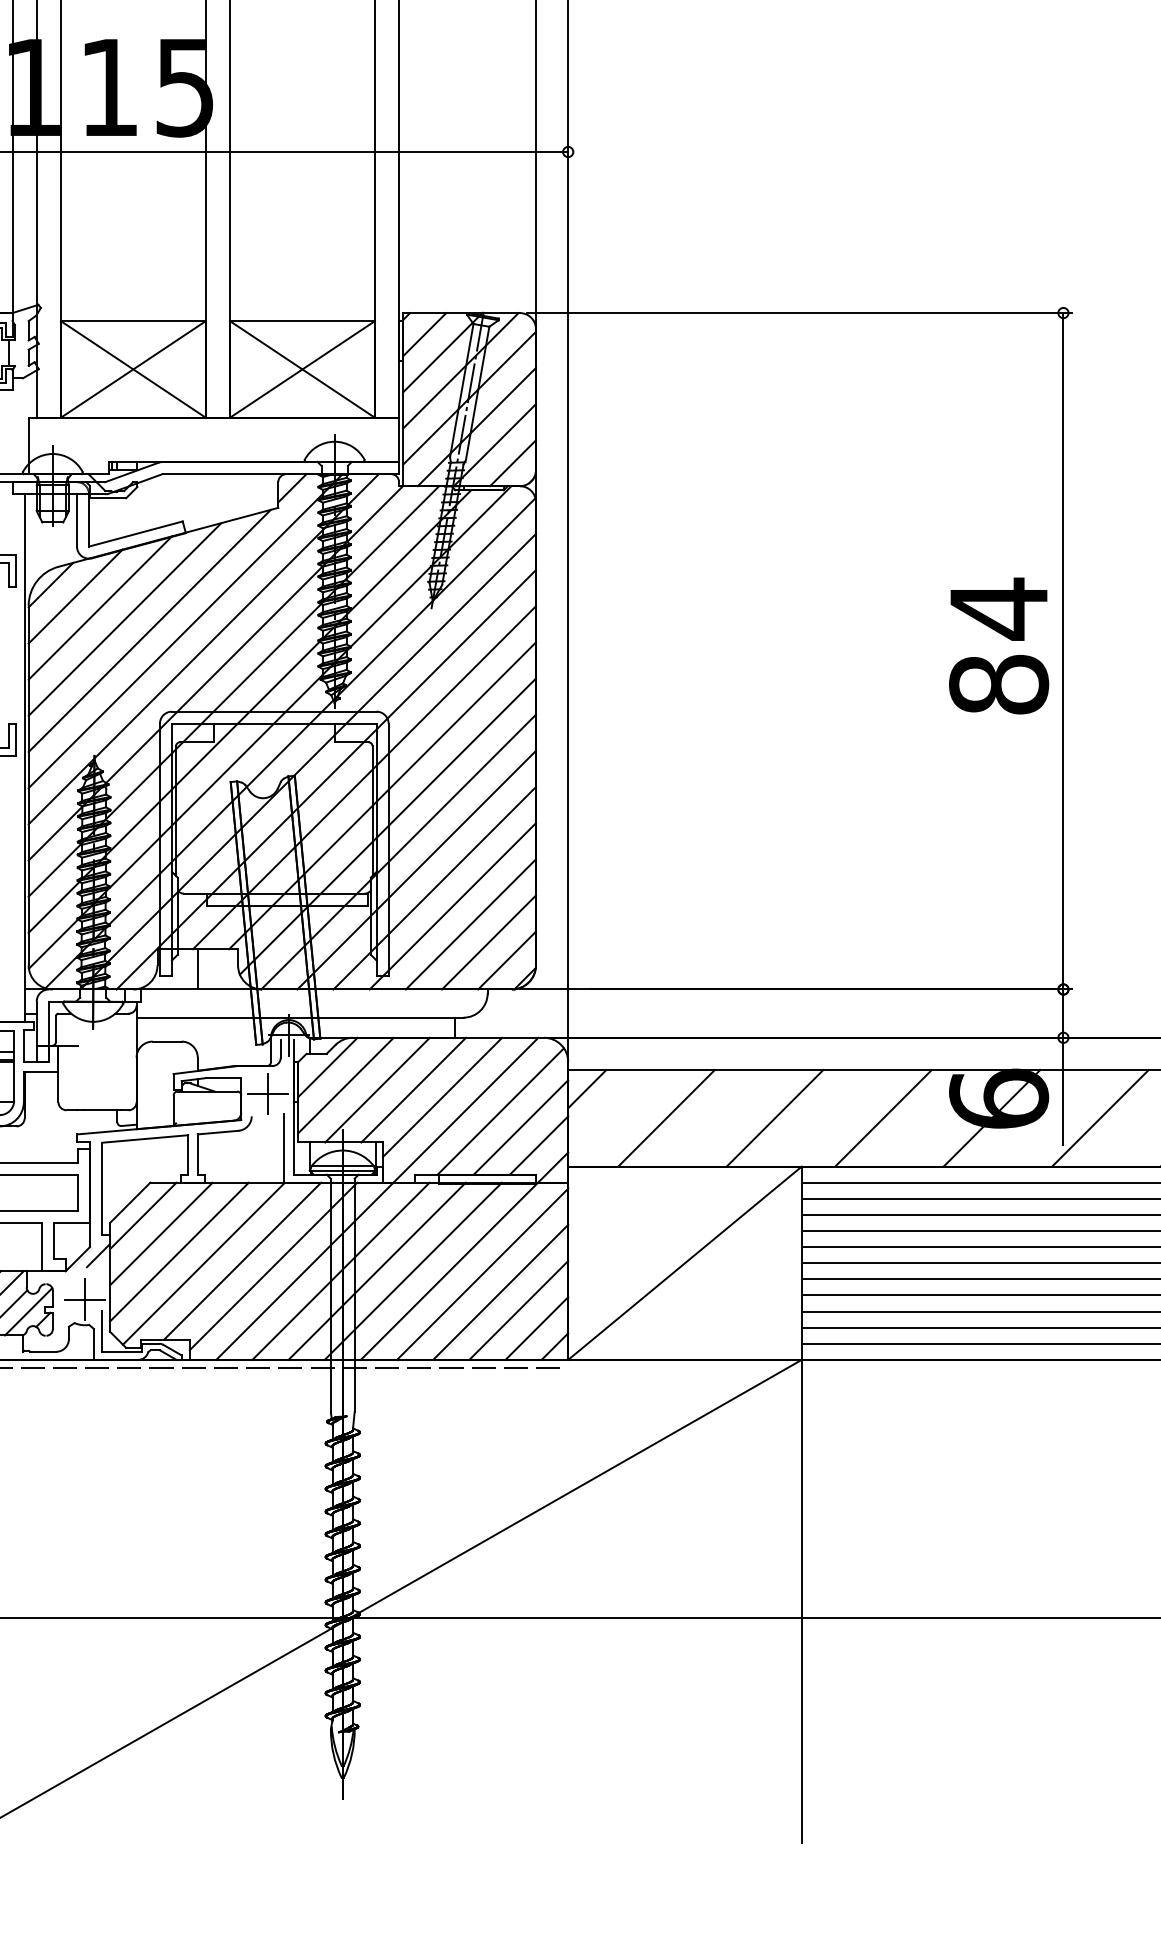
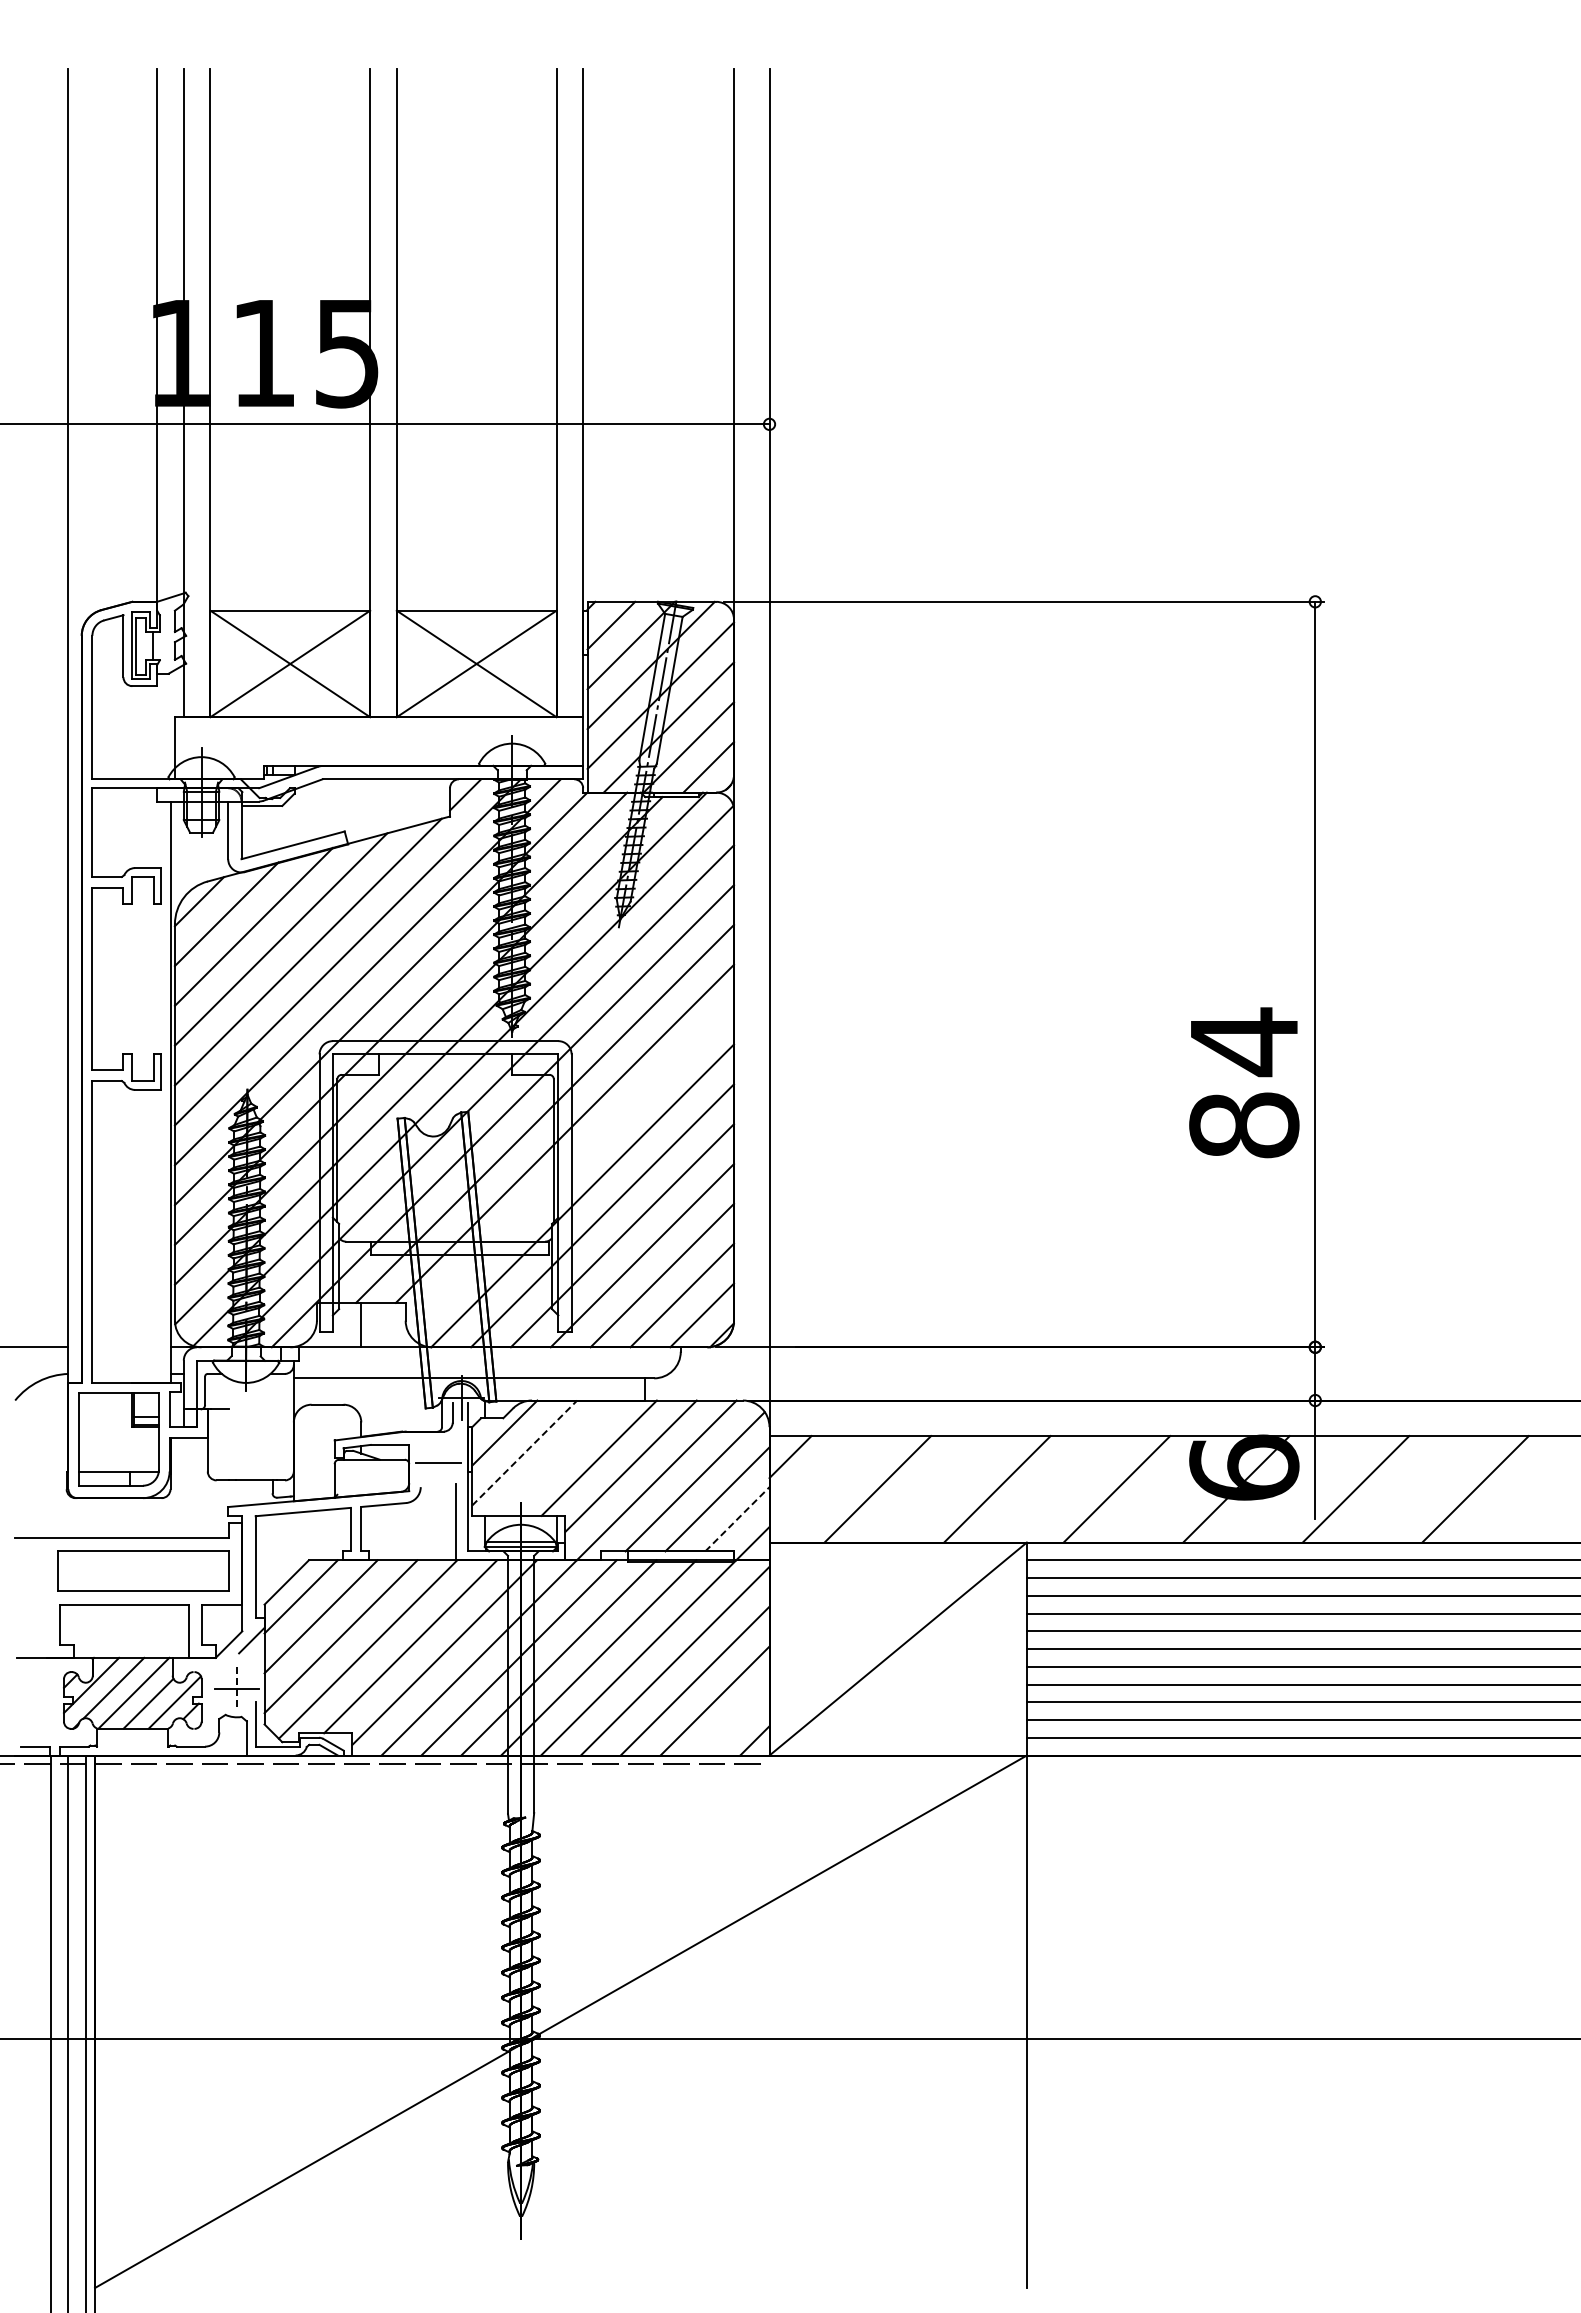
text: (999, 645) -> (1244, 1082), moved
line: (387, 826) -> (570, 1167), removed
line: (346, 1084) -> (525, 1452), solid -> dashed
line: (377, 1089) -> (559, 1457), removed
line: (267, 1094) -> (438, 1462), removed
line: (539, 1144) -> (737, 1518), solid -> dashed
line: (85, 1300) -> (237, 1689), solid -> dashed
line: (536, 1328) -> (734, 1720), removed

